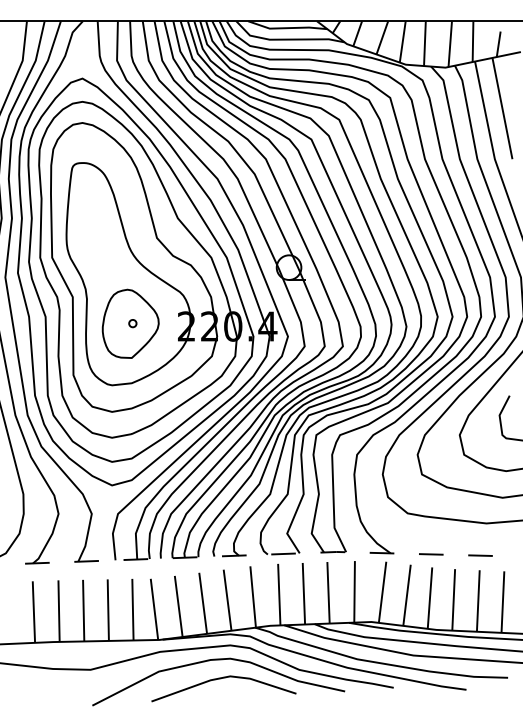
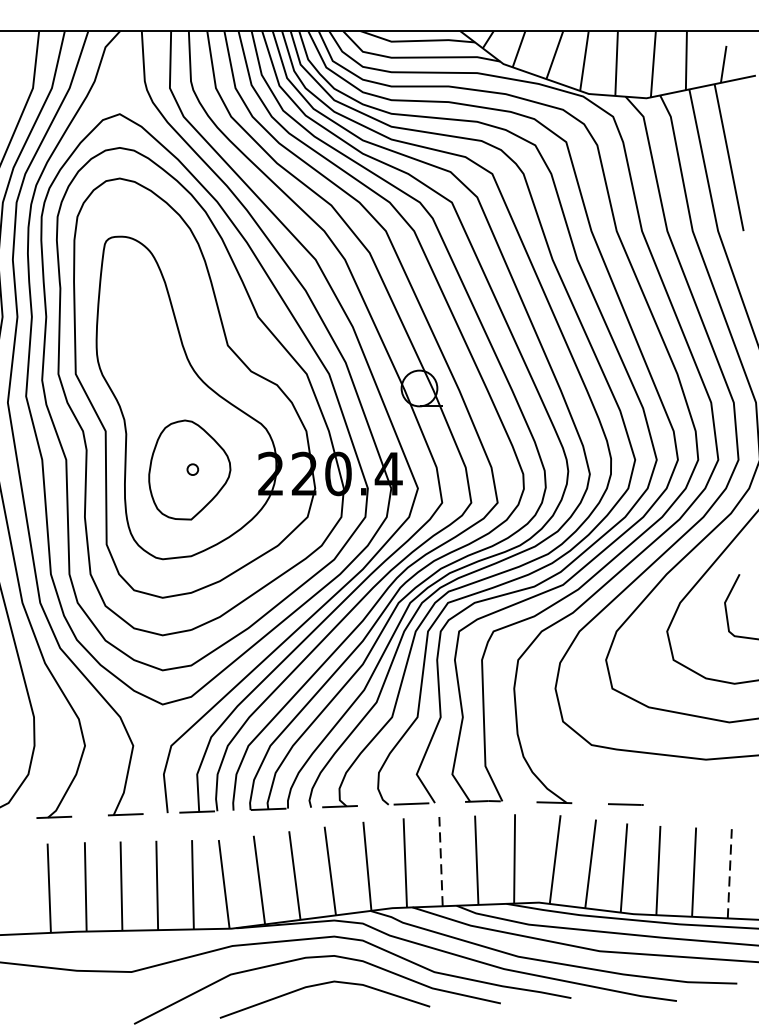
line: (480, 555) -> (697, 806), removed
line: (303, 593) -> (440, 861), solid -> dashed
line: (502, 602) -> (729, 874), solid -> dashed

